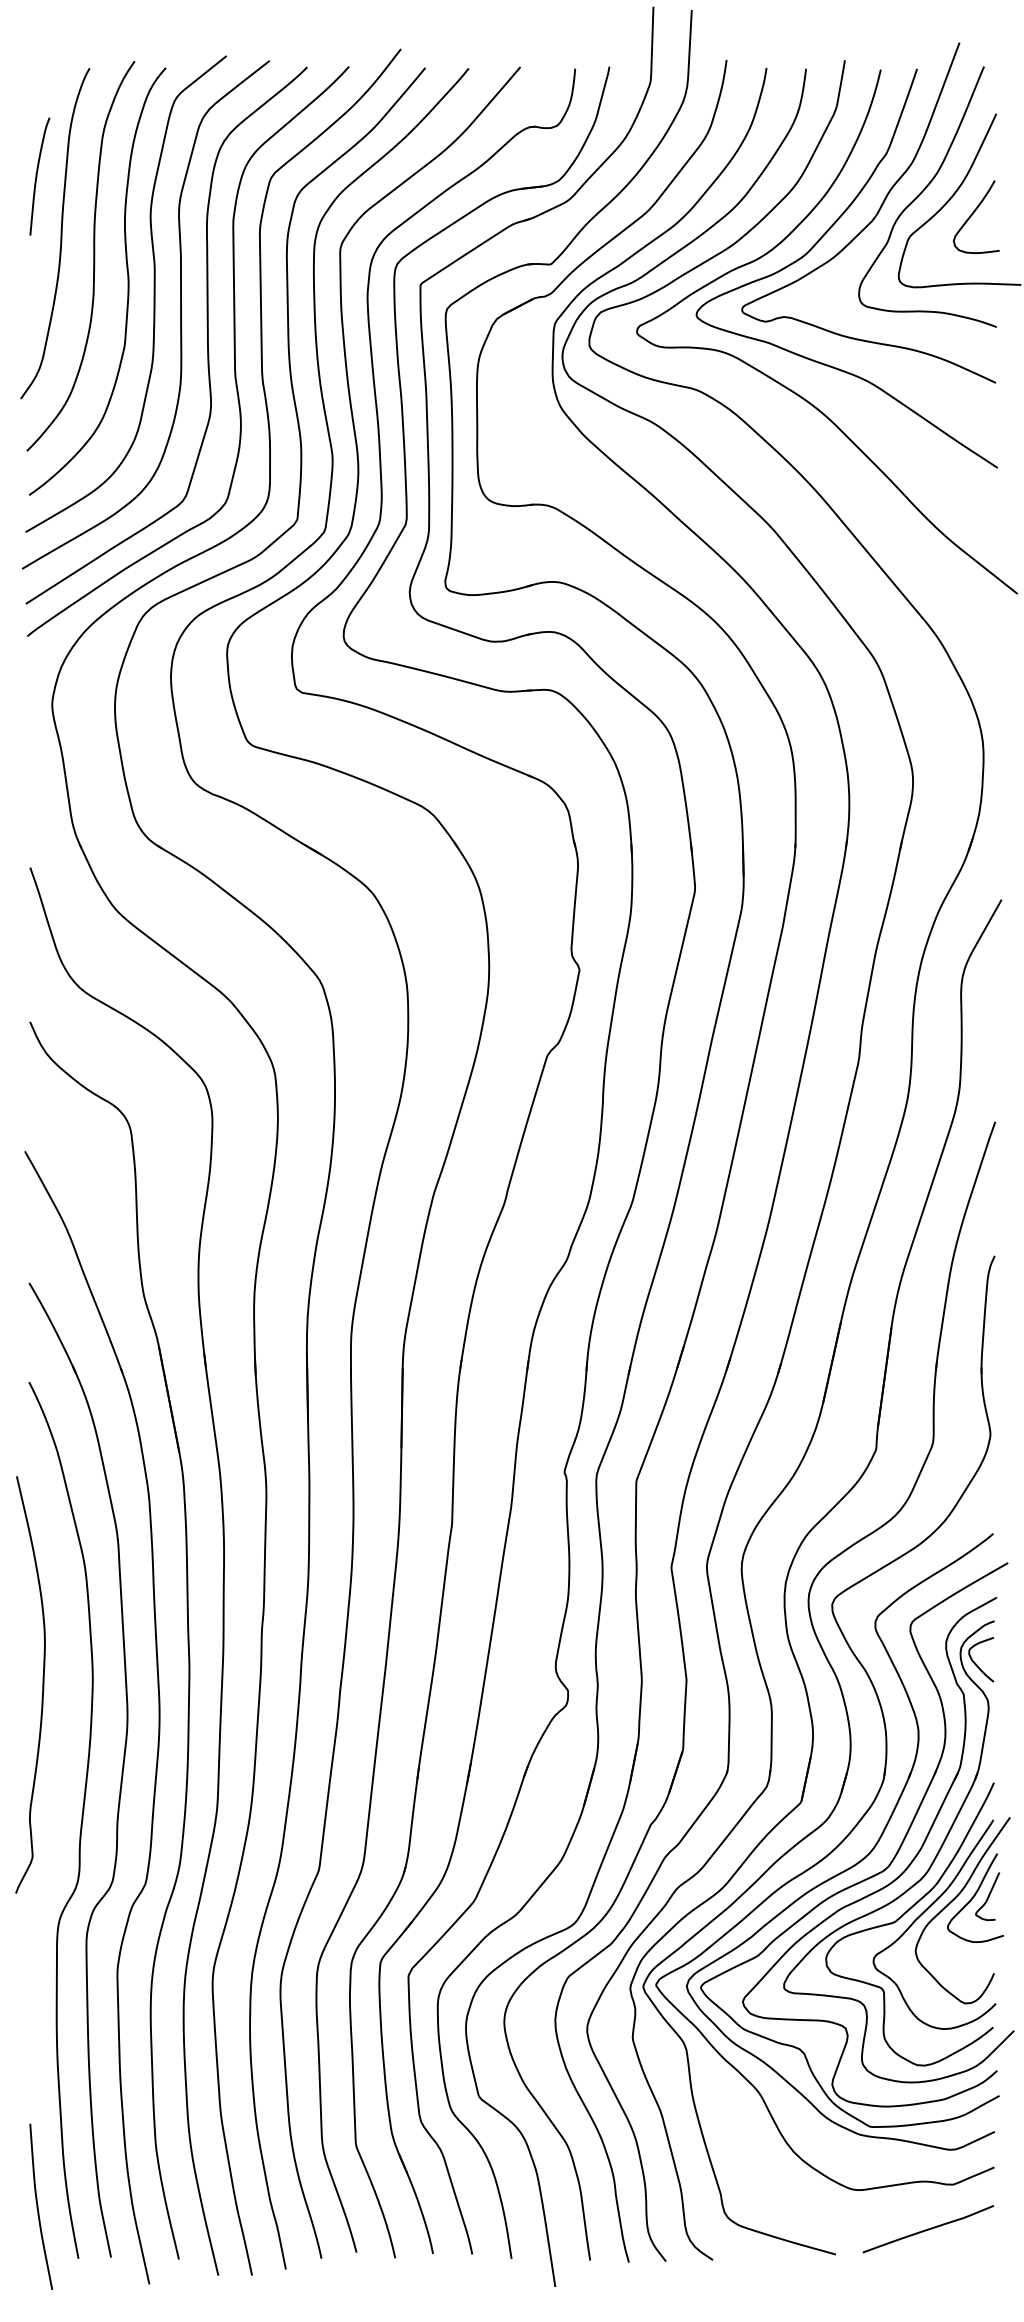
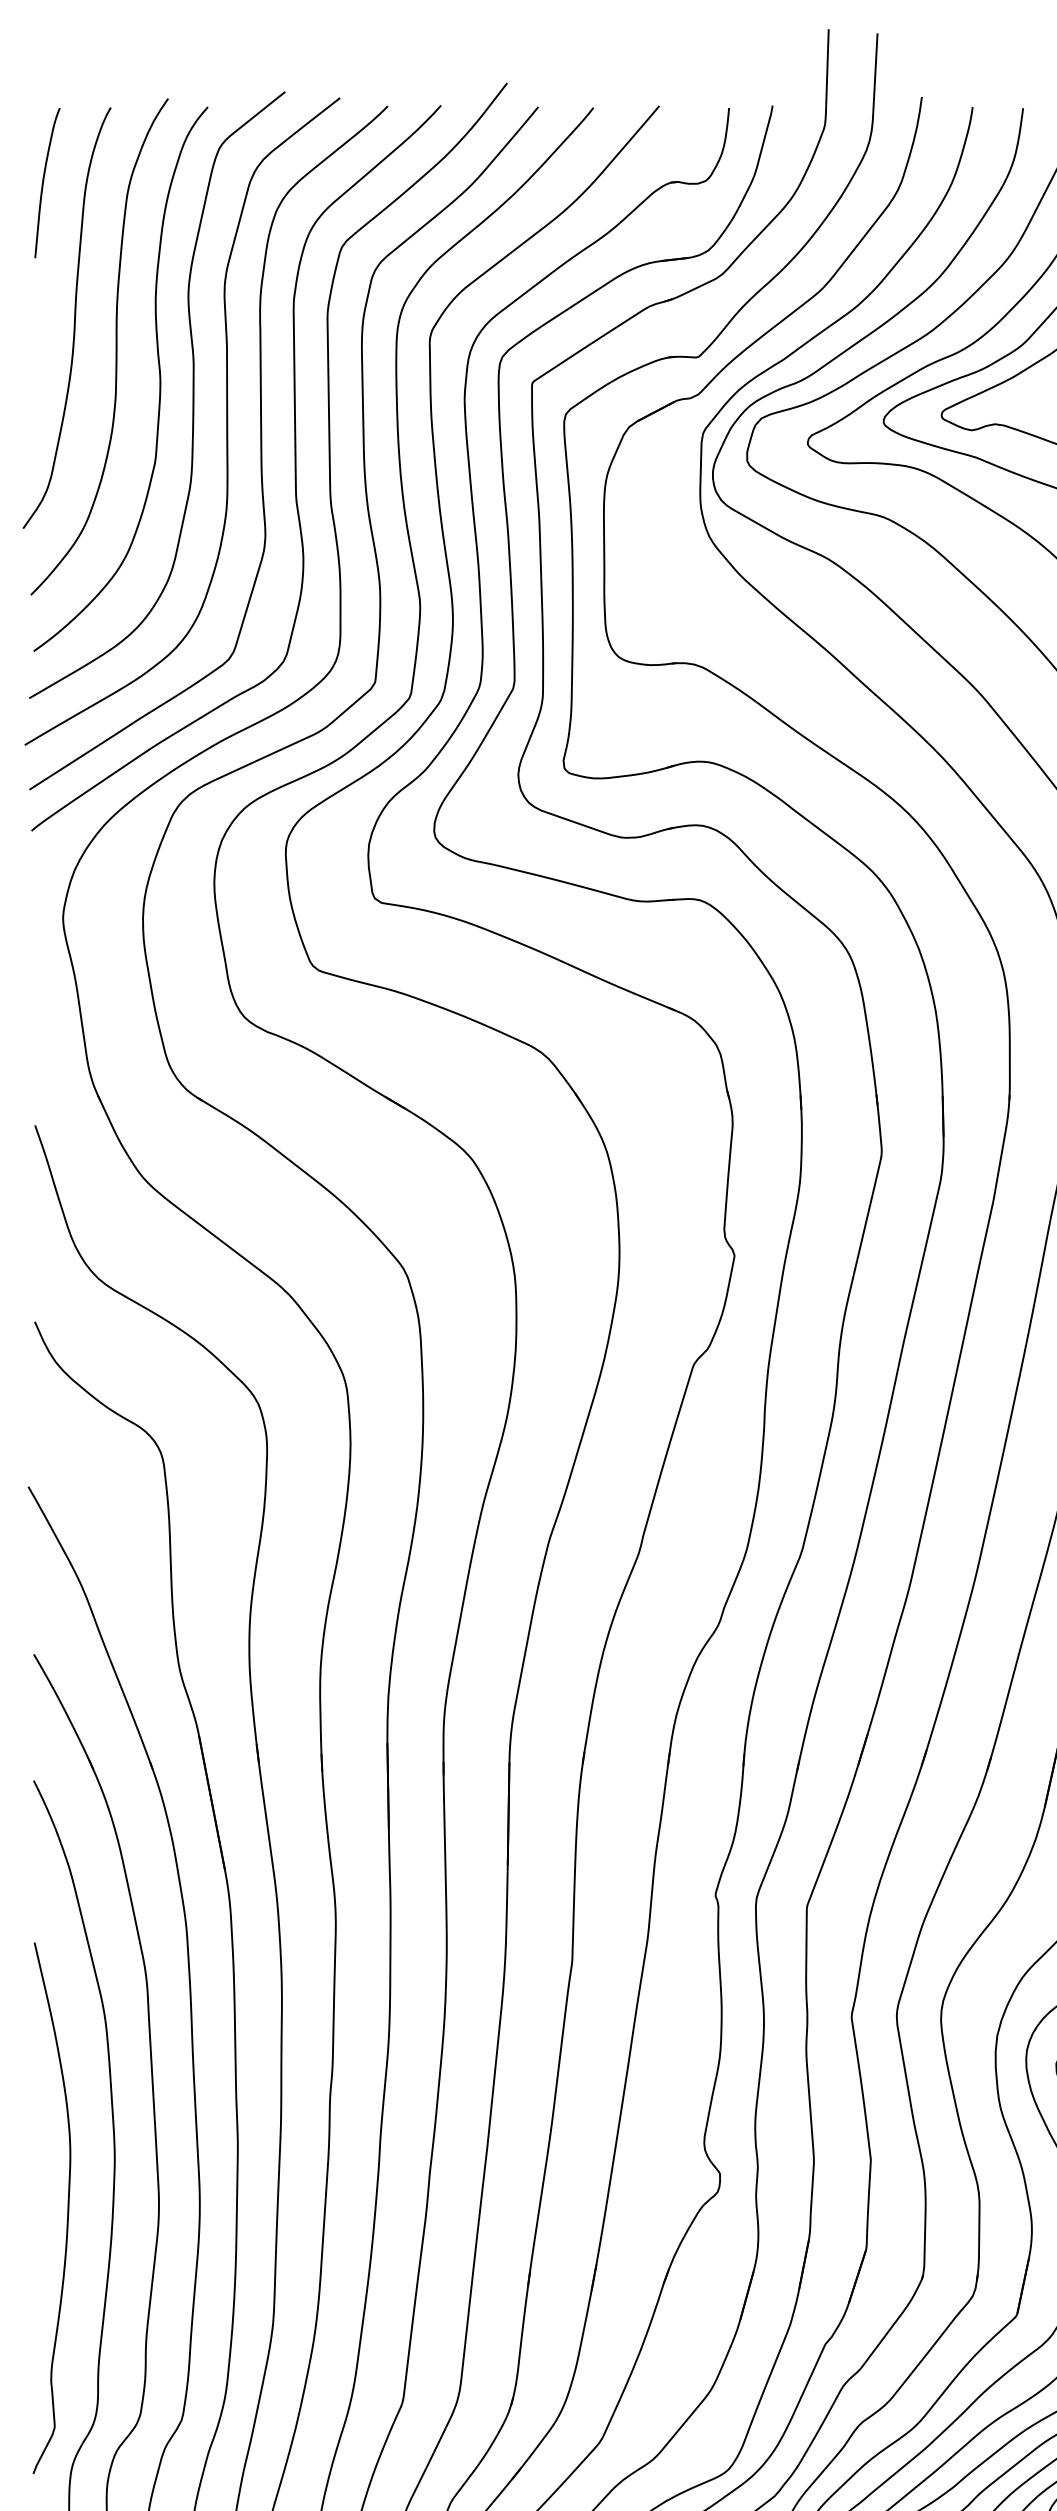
curve: (37, 176) -> (44, 182), moved
curve: (42, 1684) -> (67, 2207), moved

